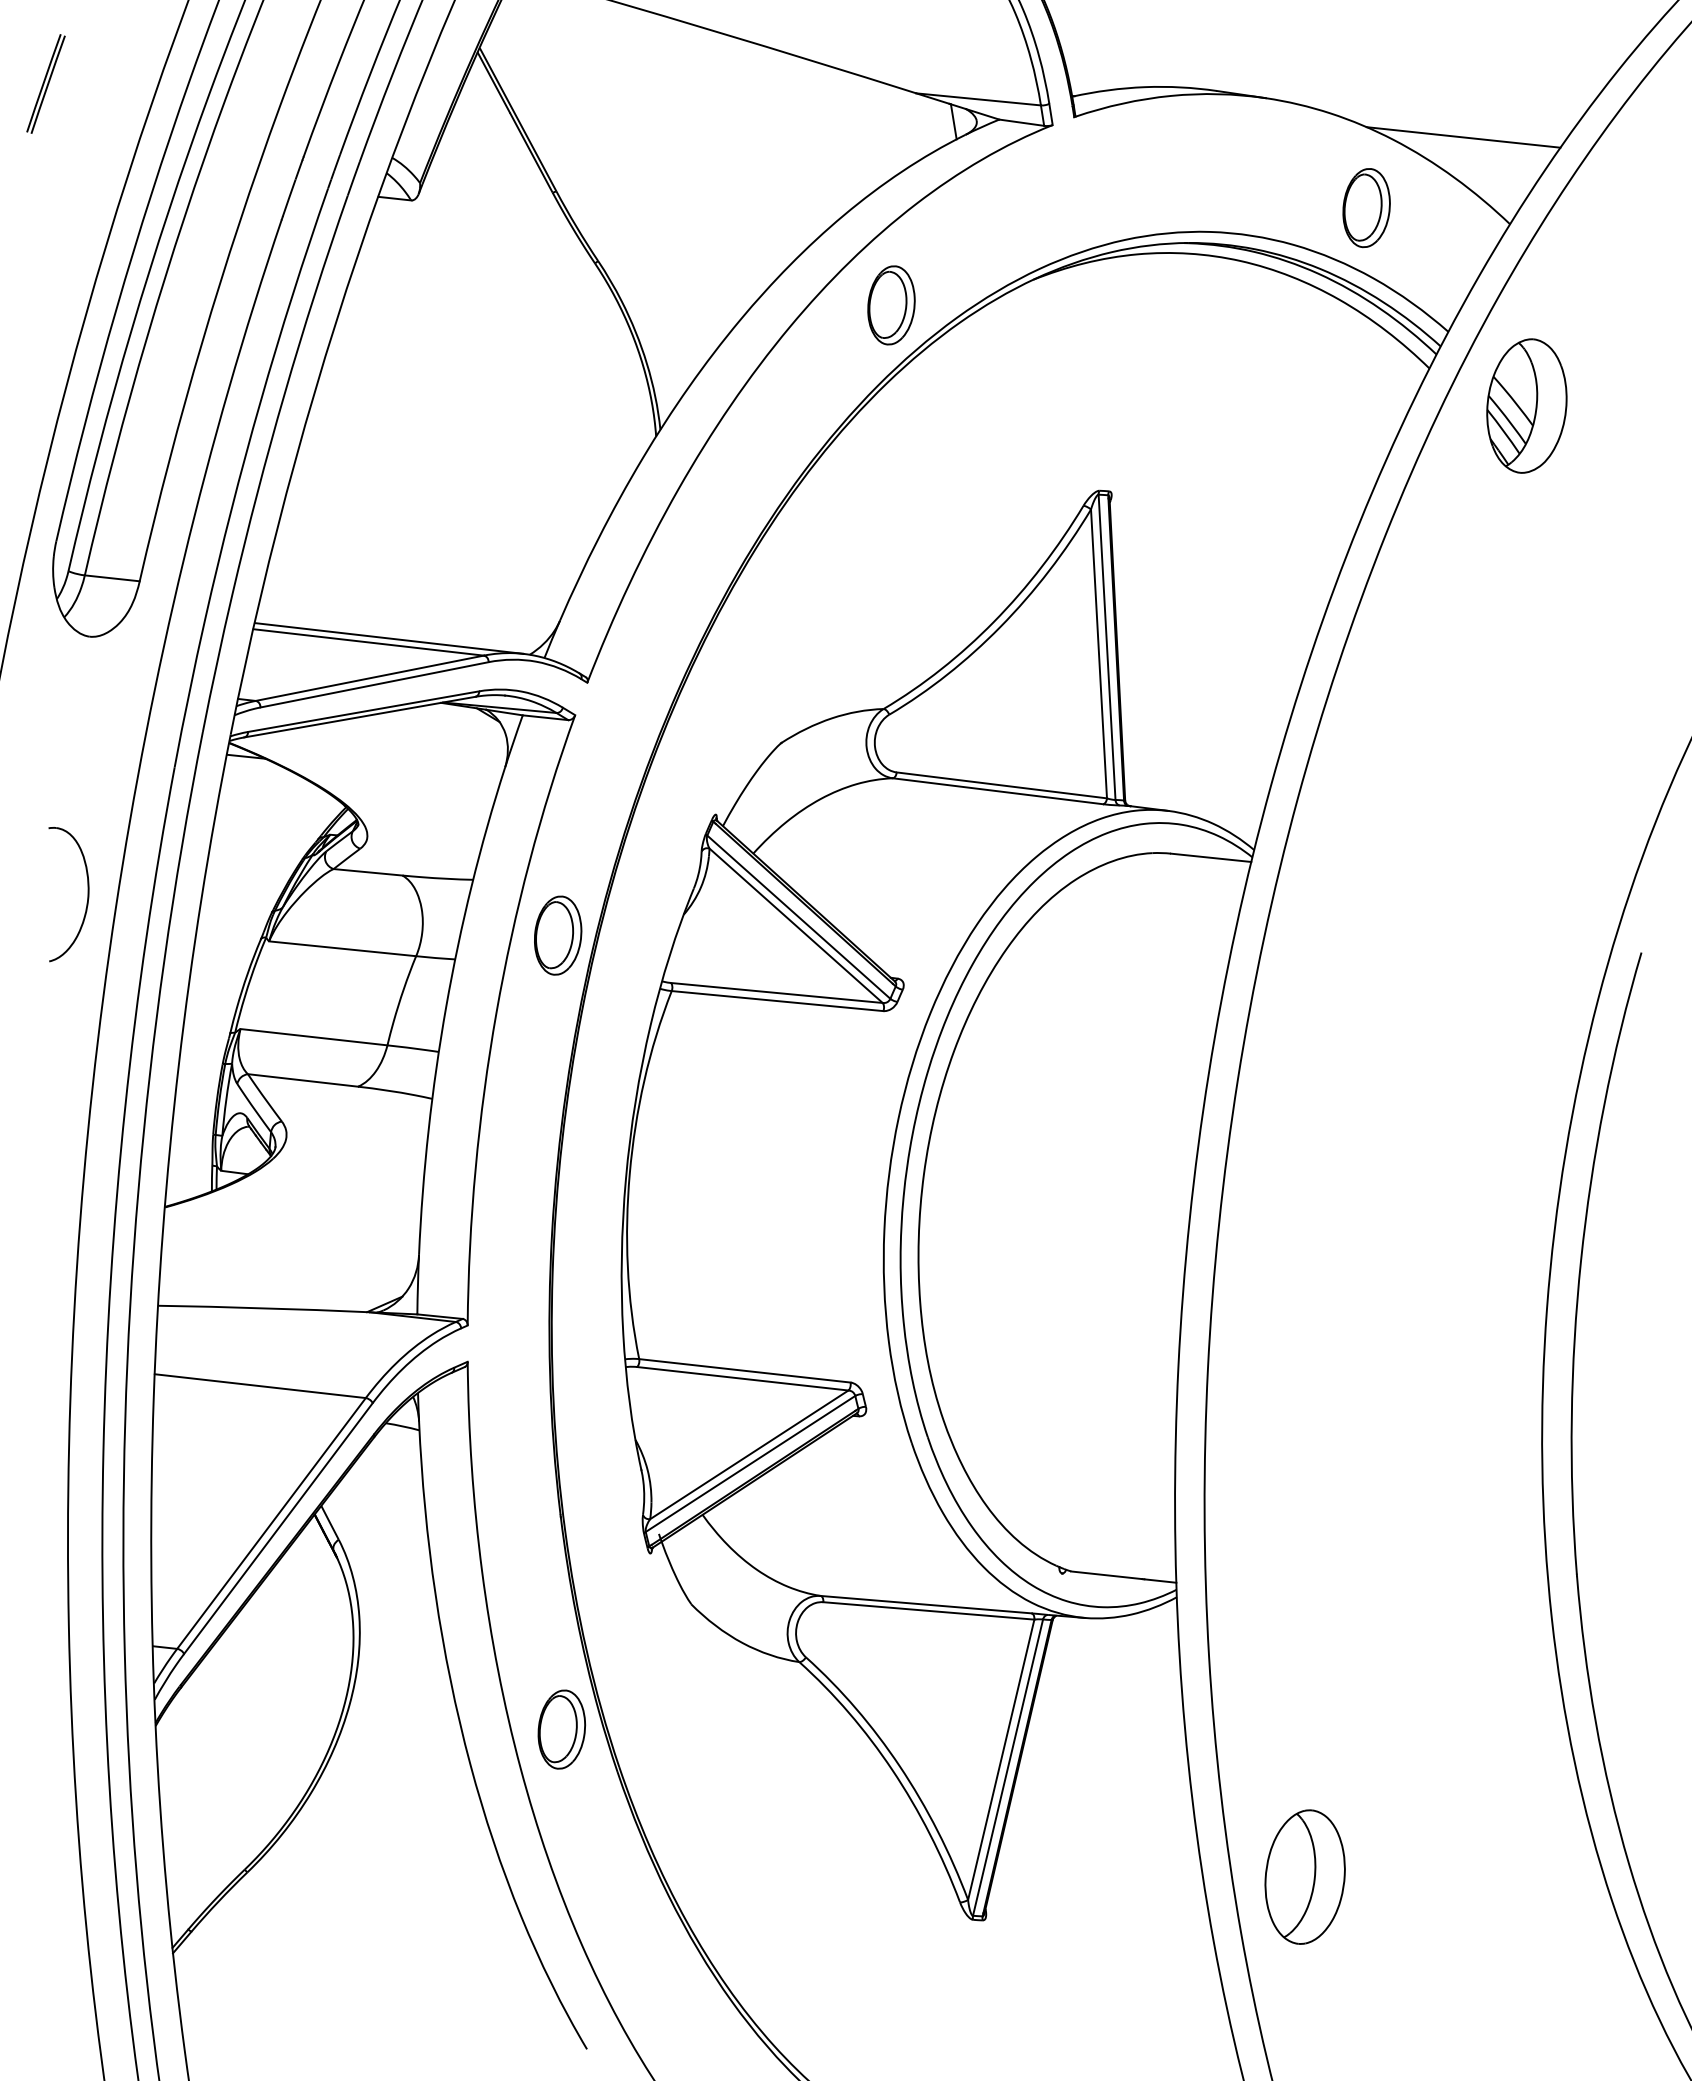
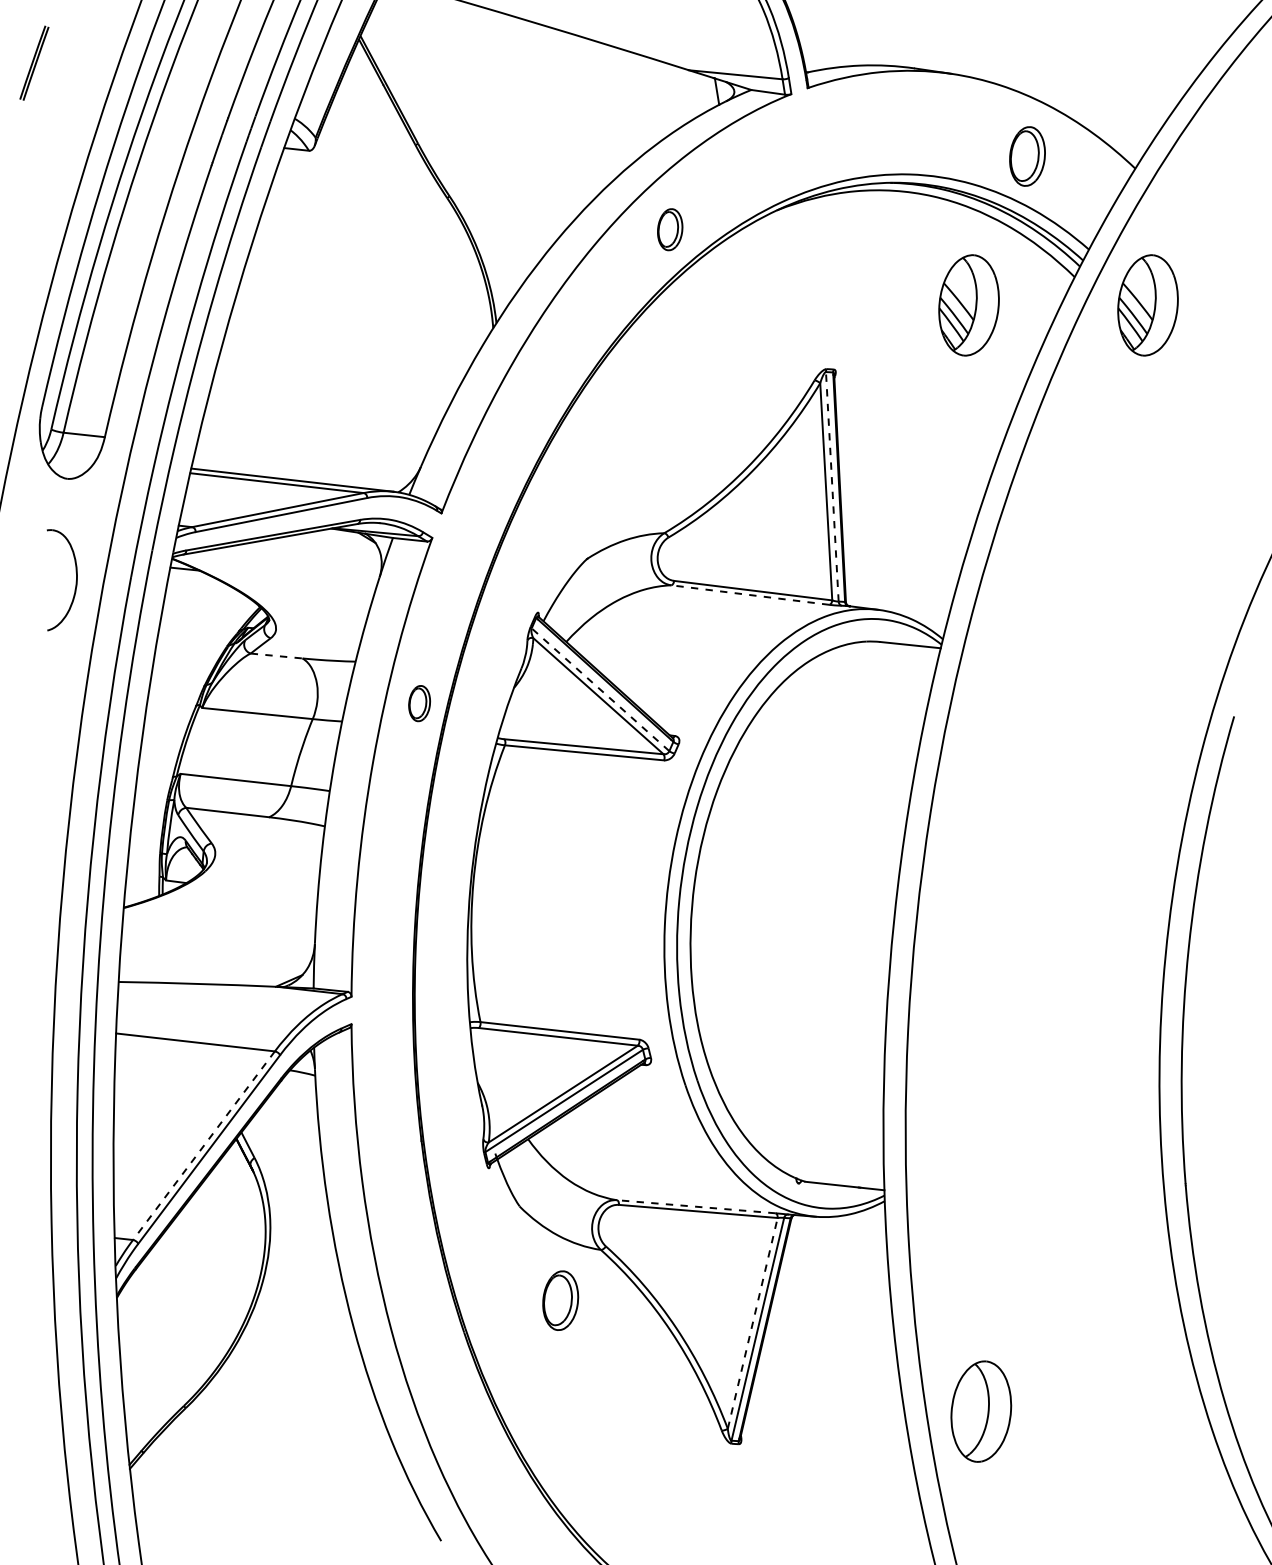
line: (1463, 137) -> (1100, 103), removed
part: (891, 305) -> (670, 229), size x0.7
part: (1288, 405) -> (968, 304), added
line: (1107, 647) -> (832, 486), solid -> dashed
line: (997, 791) -> (749, 595), solid -> dashed
line: (368, 872) -> (276, 656), solid -> dashed
part: (87, 894) -> (76, 580), moved
line: (798, 917) -> (600, 690), solid -> dashed
part: (558, 935) -> (419, 703), size x0.6
line: (271, 1523) -> (203, 1145), solid -> dashed
line: (926, 1604) -> (696, 1206), solid -> dashed
part: (561, 1729) -> (560, 1300), moved
line: (1001, 1759) -> (752, 1323), solid -> dashed

